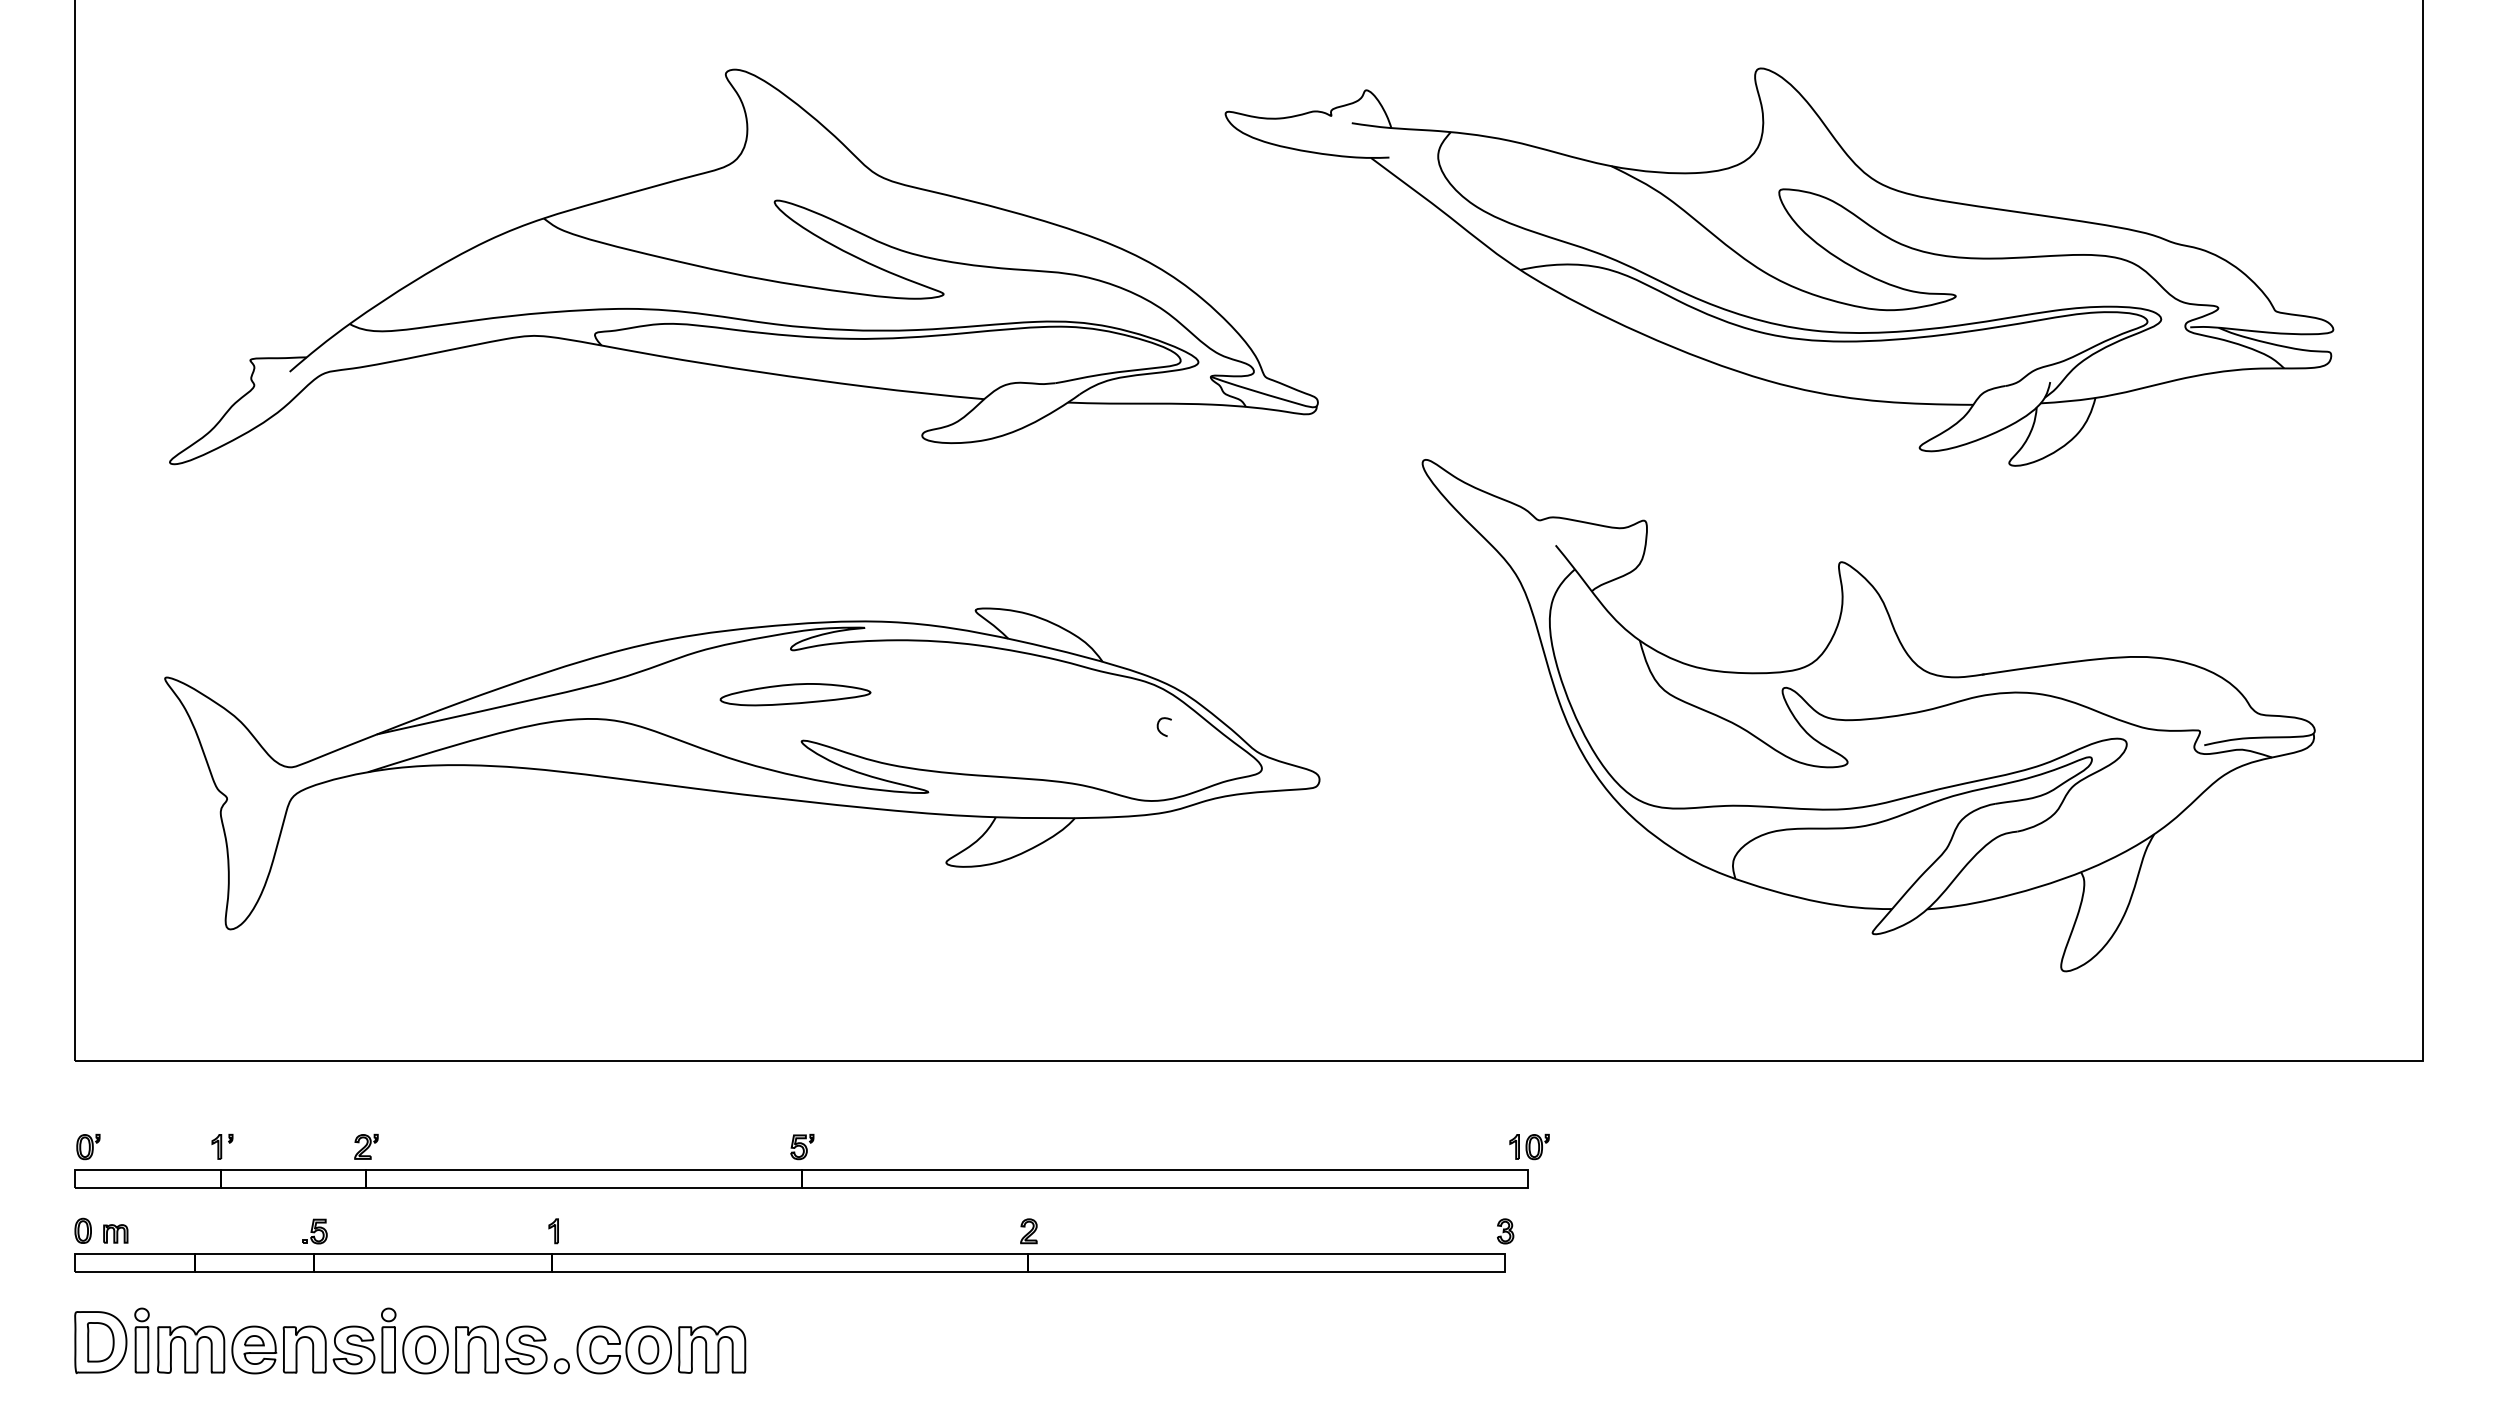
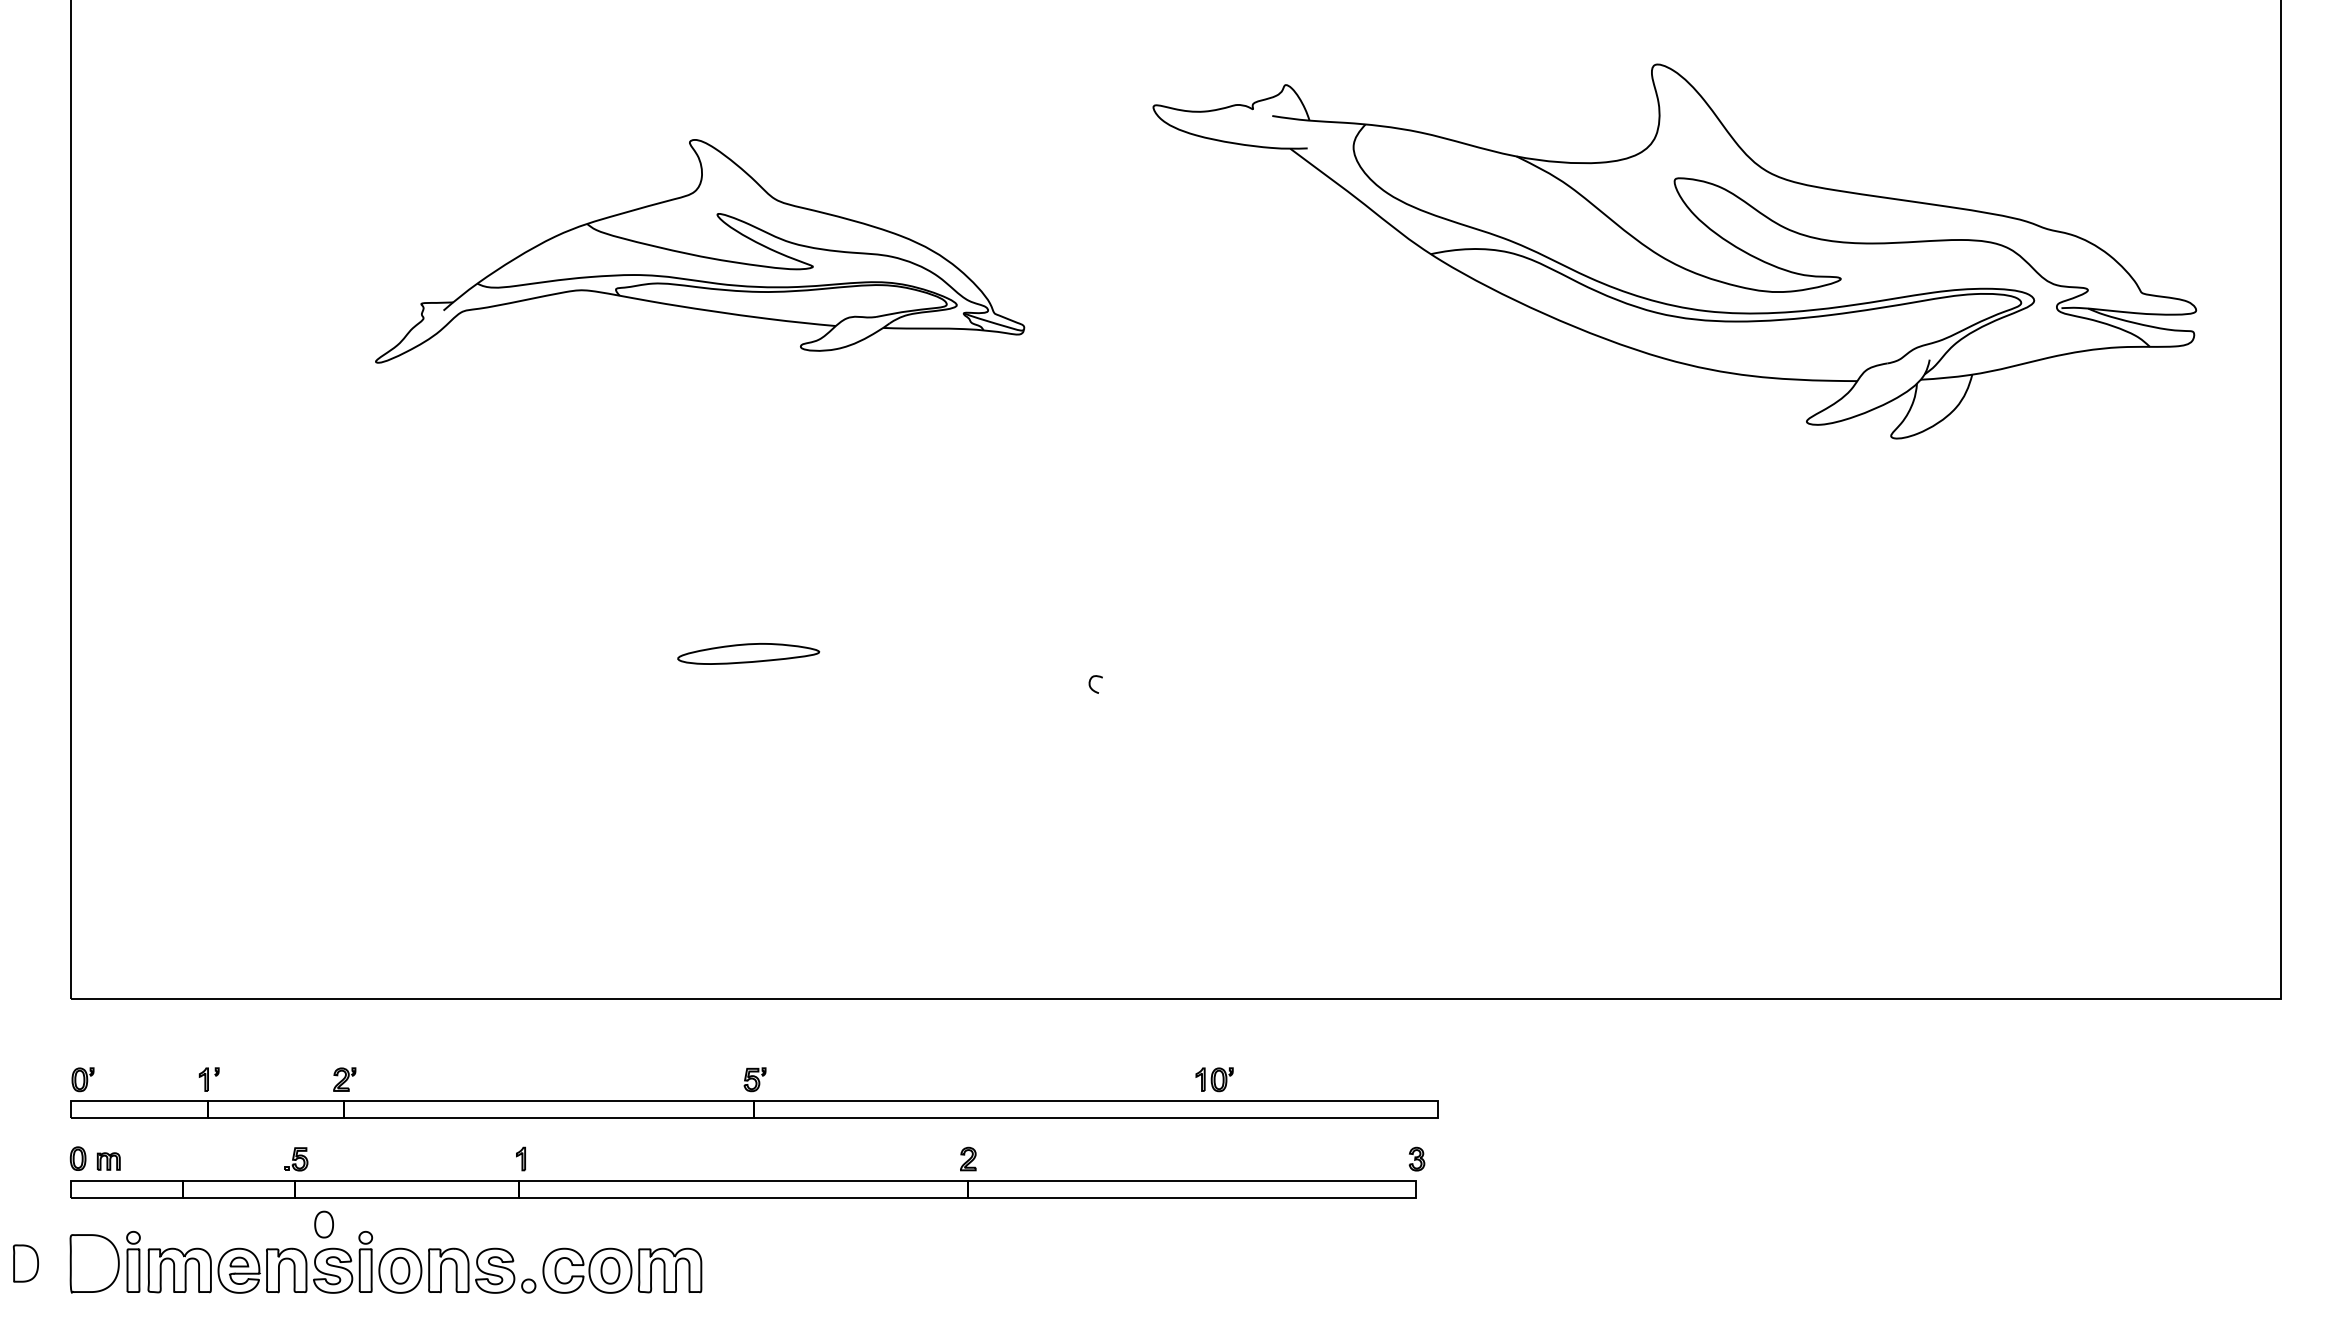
part: (743, 266) -> (699, 250), size x0.6
part: (1868, 715) -> (1758, 673), removed
part: (742, 768) -> (698, 723), removed
part: (1529, 1146) -> (1214, 1079), moved
part: (344, 1300) -> (324, 1224), added
part: (100, 1342) -> (25, 1263), moved

